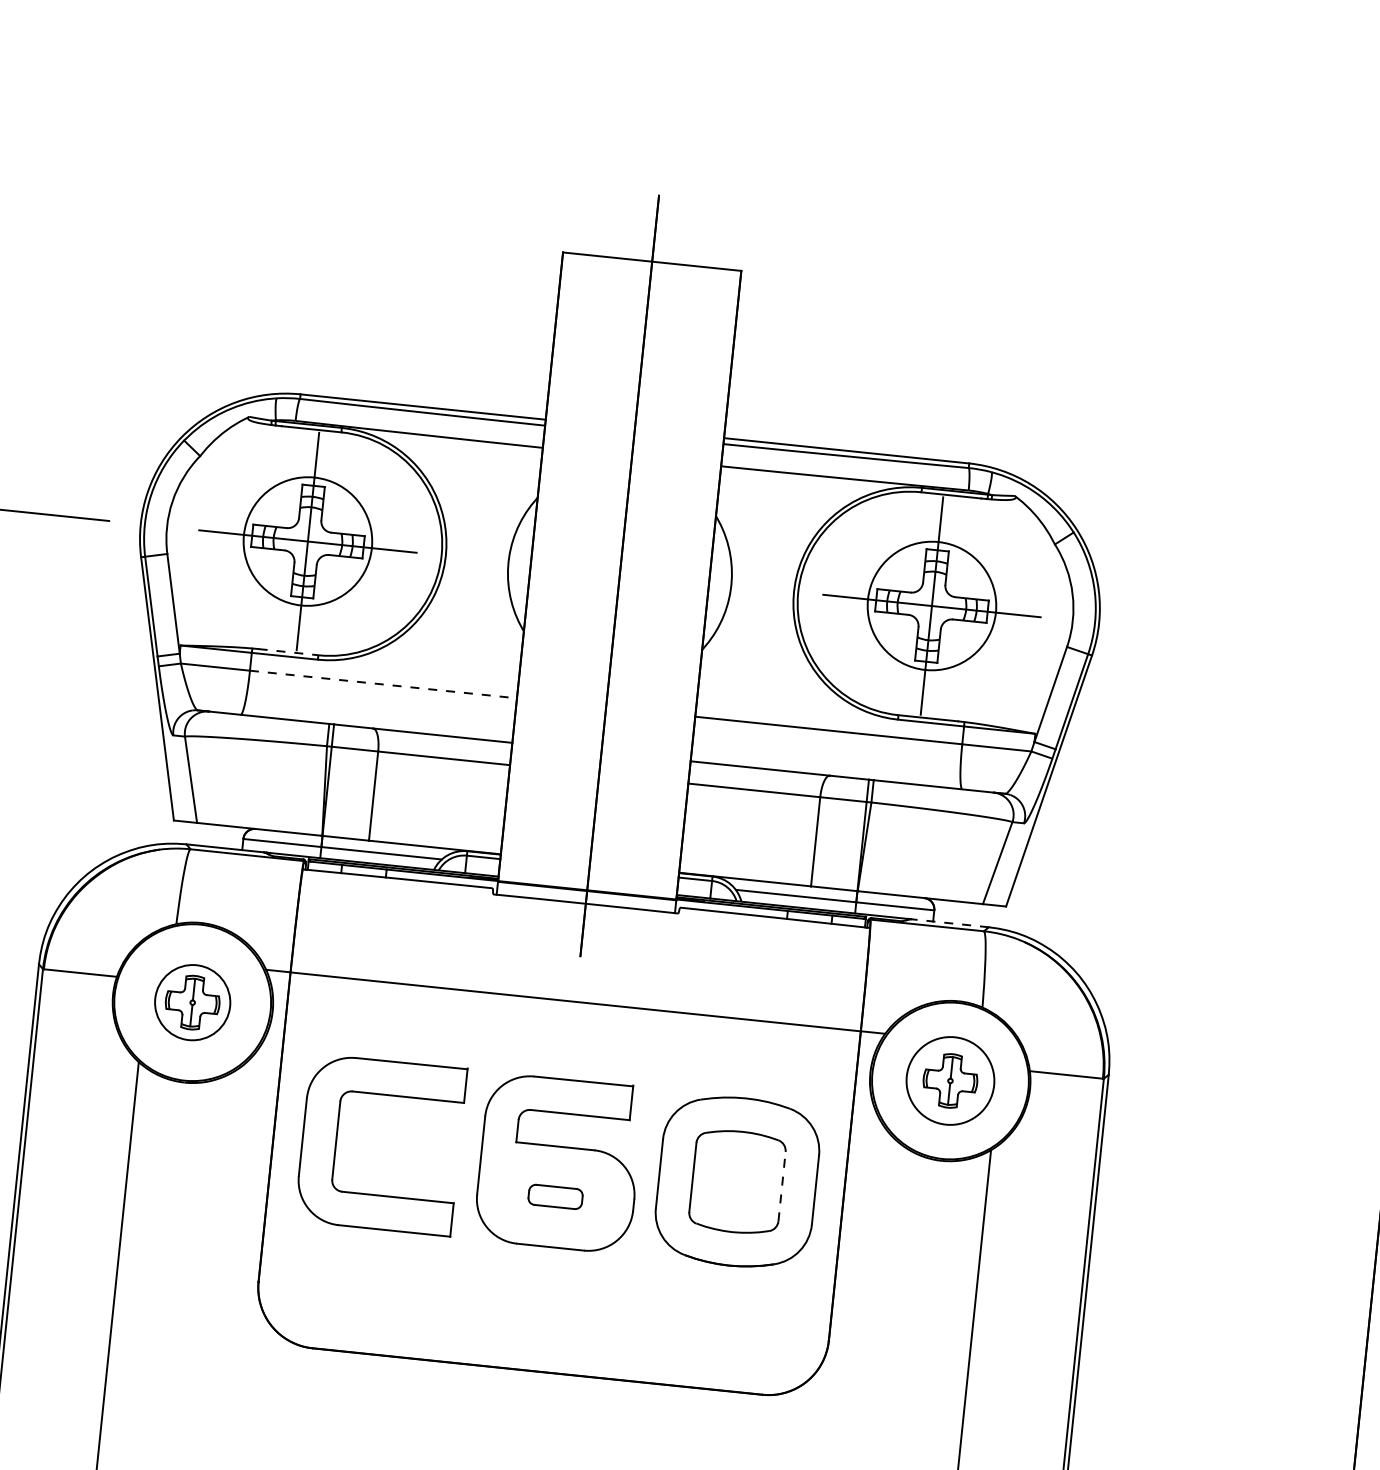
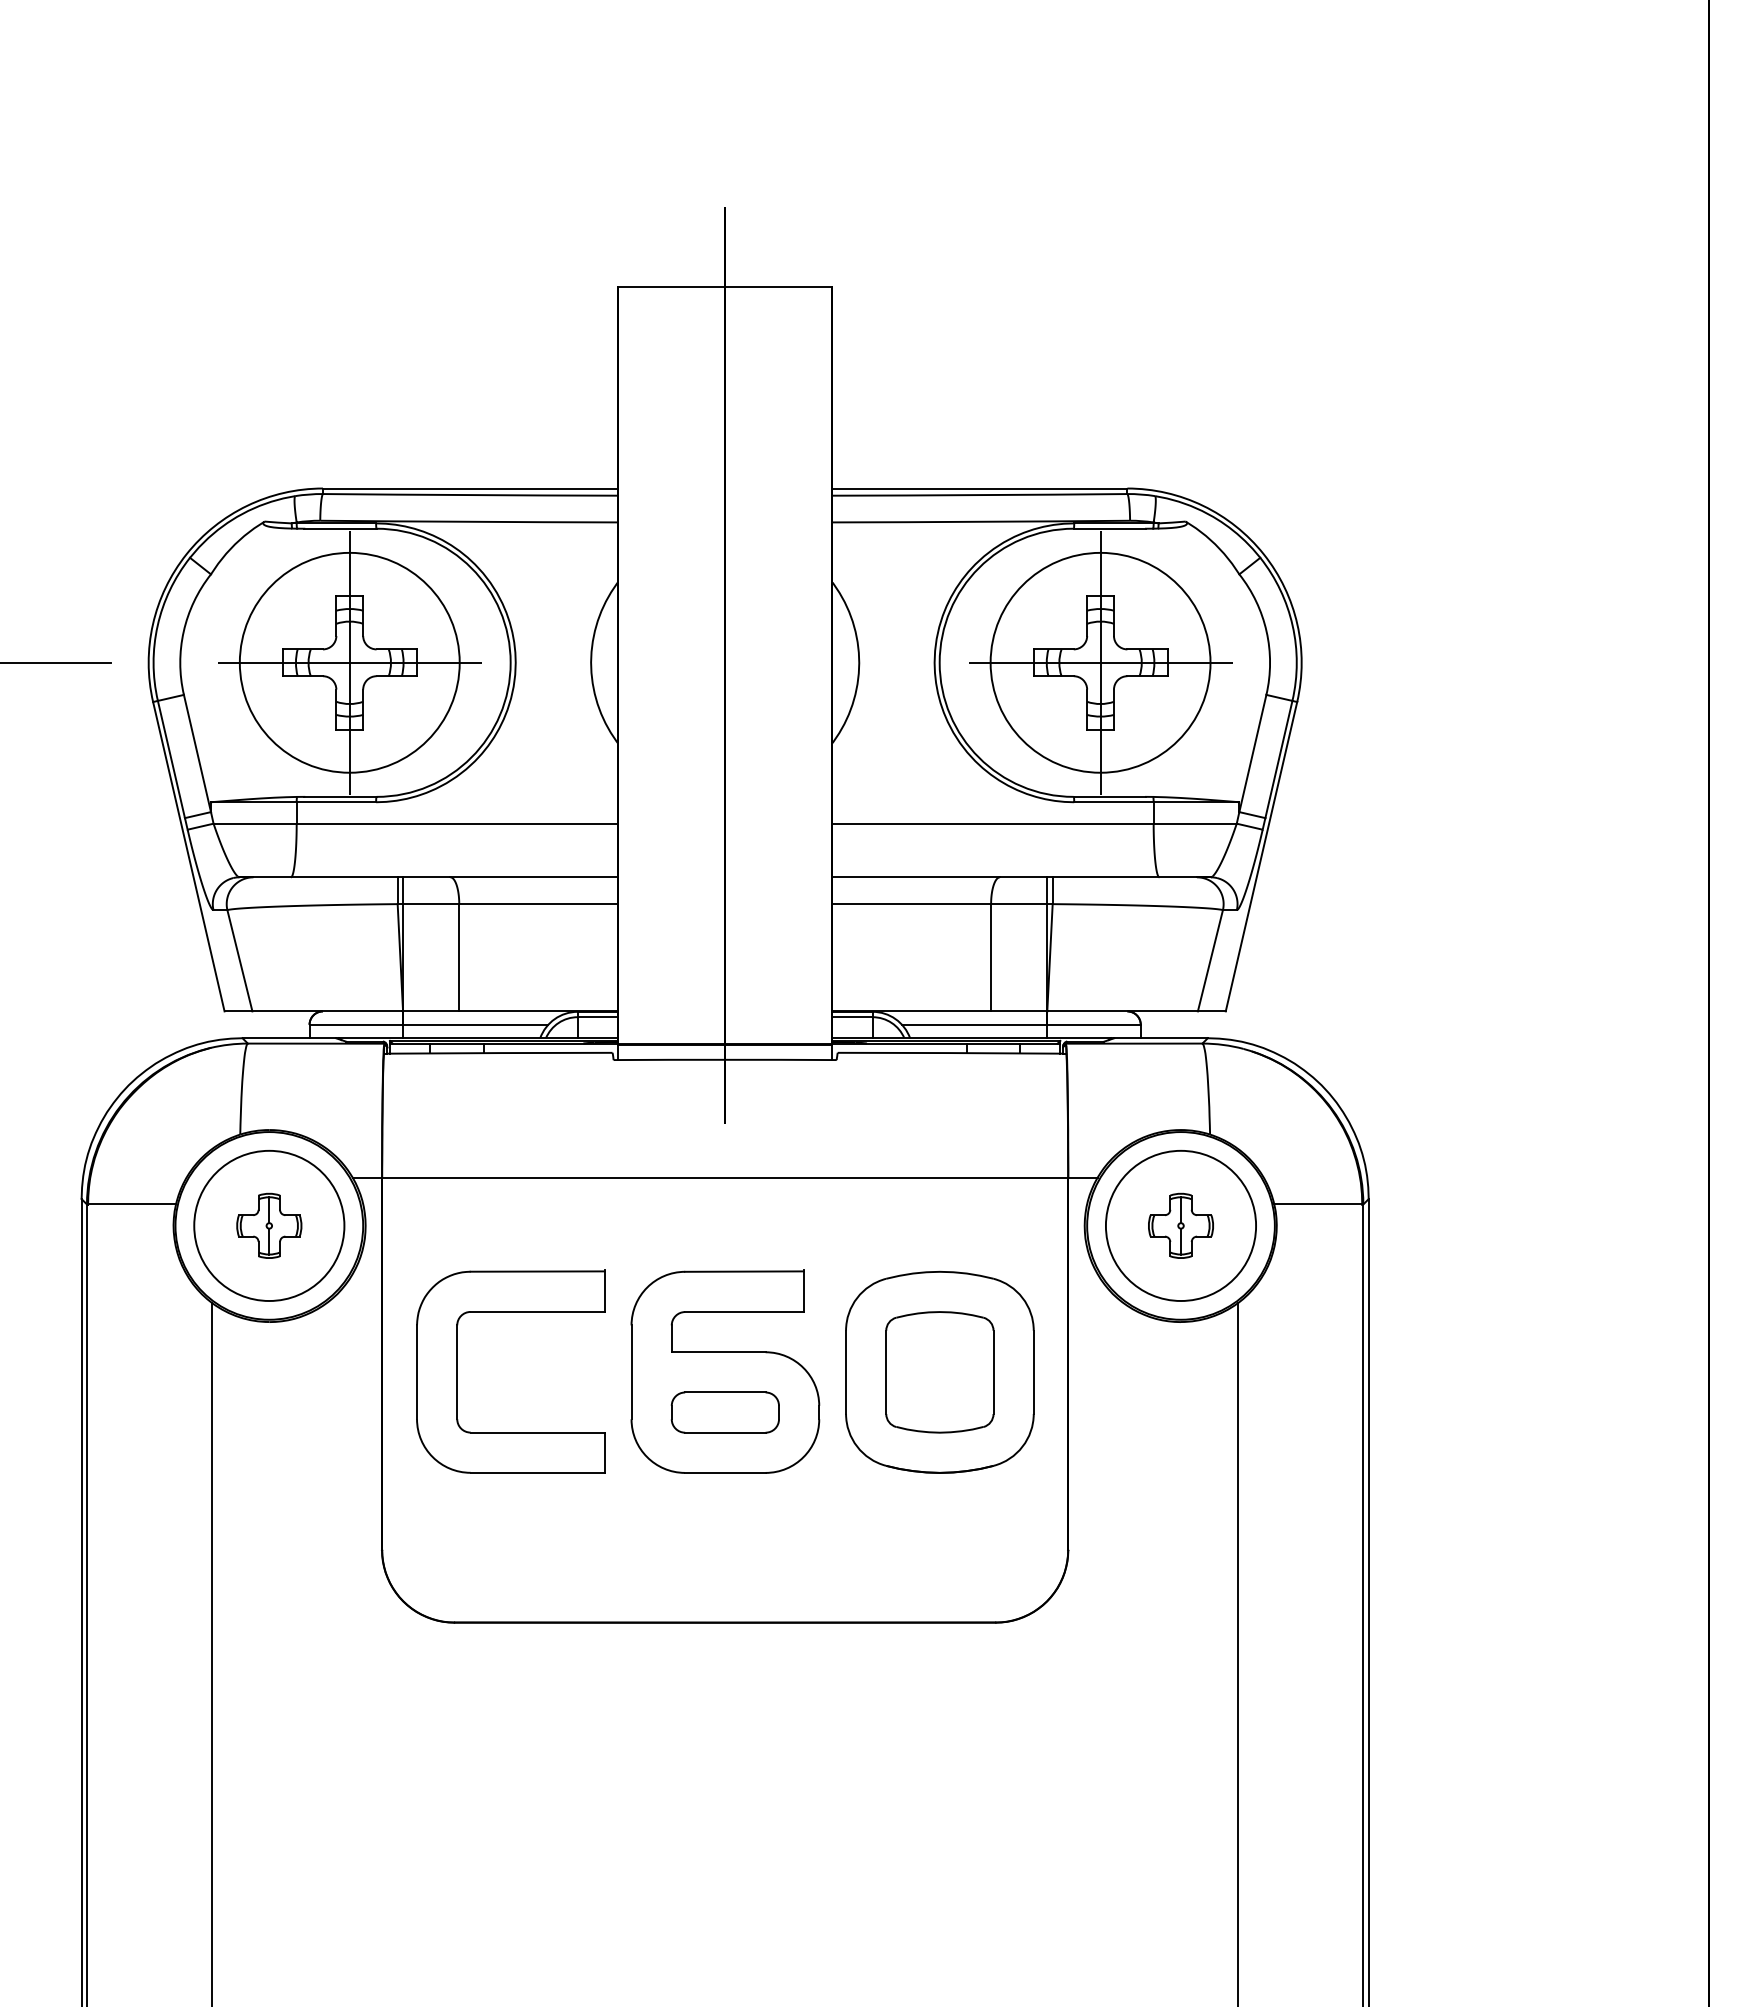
circle: (307, 541) -> (349, 662), size x1.43
circle: (931, 605) -> (1100, 662), size x1.43
line: (288, 651) -> (340, 796), dashed -> solid
line: (383, 684) -> (457, 823), dashed -> solid
line: (950, 923) -> (1161, 1038), dashed -> solid
circle: (192, 1002) -> (269, 1225), size x1.67
circle: (950, 1080) -> (1180, 1225), size x1.43
line: (782, 1186) -> (993, 1372), dashed -> solid
part: (554, 1196) -> (724, 1412), size x1.67

